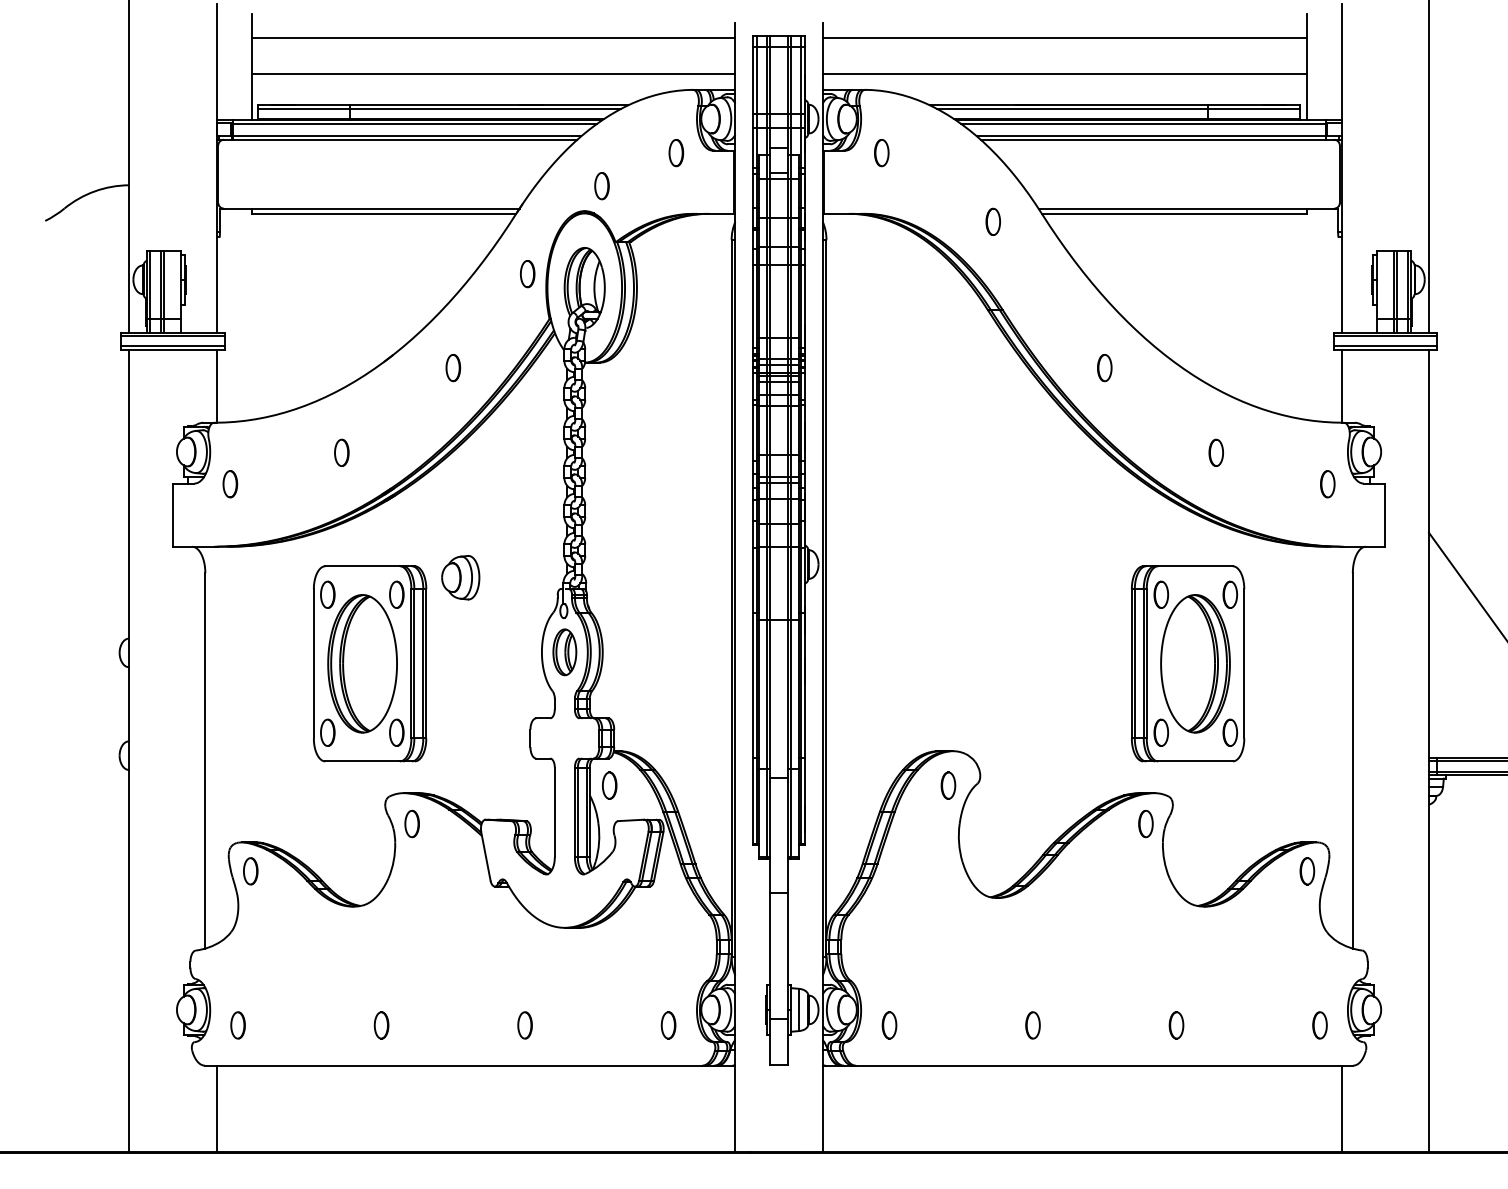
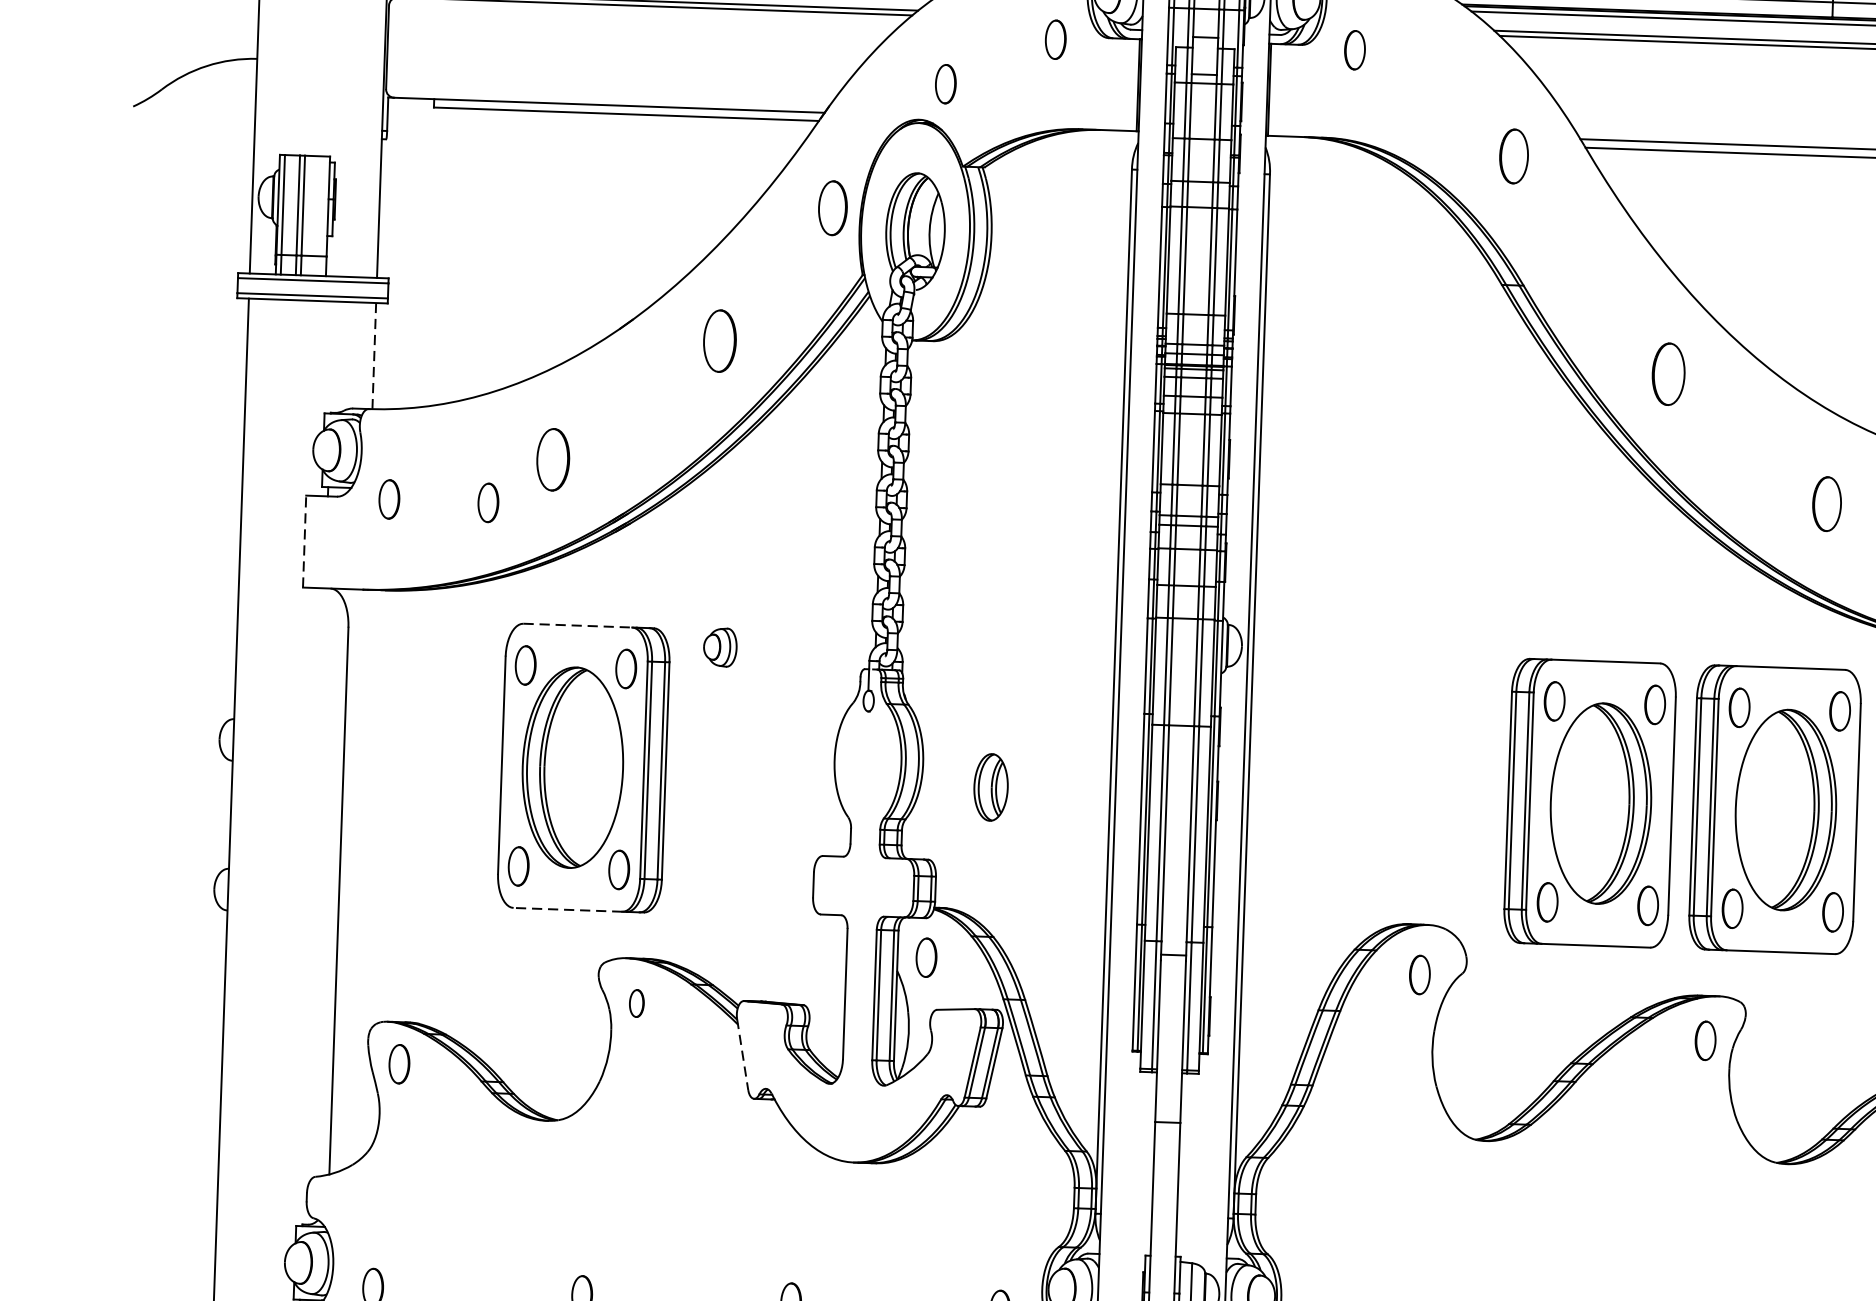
part: (992, 221) -> (1512, 155), size x1.4
part: (527, 274) -> (832, 209), size x1.4
part: (453, 368) -> (720, 342), size x1.6
part: (1104, 368) -> (1668, 375), size x1.6
line: (216, 385) -> (374, 354), solid -> dashed
part: (341, 452) -> (552, 458), size x1.6
part: (1215, 452) -> (1825, 503), size x1.4
part: (298, 484) -> (488, 503), added
line: (173, 515) -> (305, 542), solid -> dashed
line: (363, 566) -> (579, 626), solid -> dashed
part: (460, 577) -> (719, 646), size x0.6
part: (564, 652) -> (990, 787), moved
part: (1061, 663) -> (1590, 802), added
line: (362, 761) -> (567, 909), solid -> dashed
part: (411, 823) -> (635, 1002), size x0.7
line: (485, 856) -> (742, 1054), solid -> dashed

